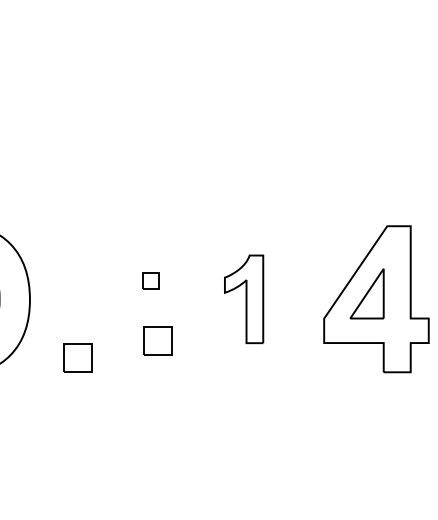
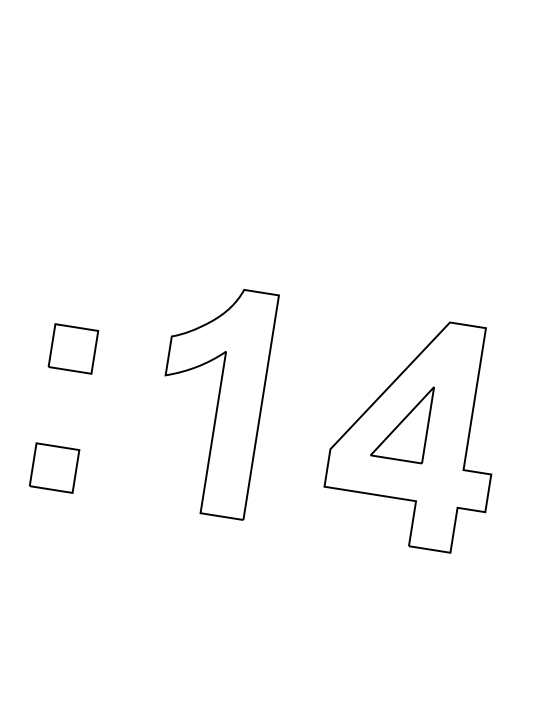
part: (150, 280) -> (72, 348), size x1.67
part: (243, 299) -> (211, 400), size x1.67
part: (157, 340) -> (53, 466), moved

